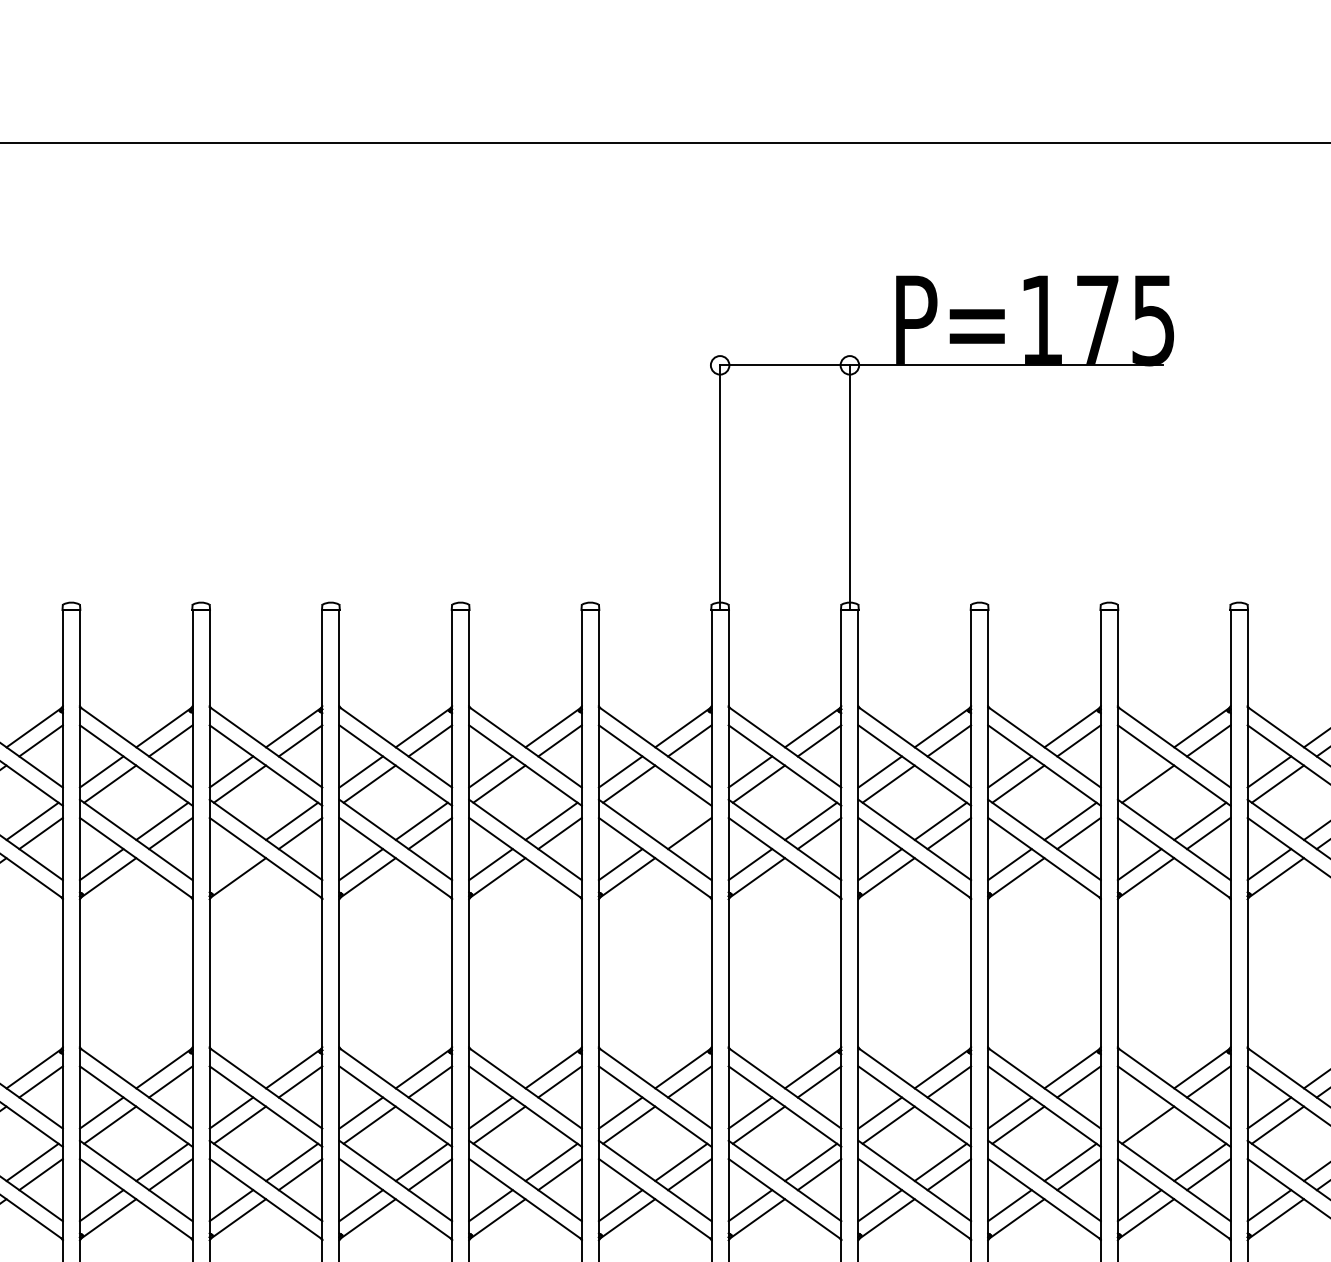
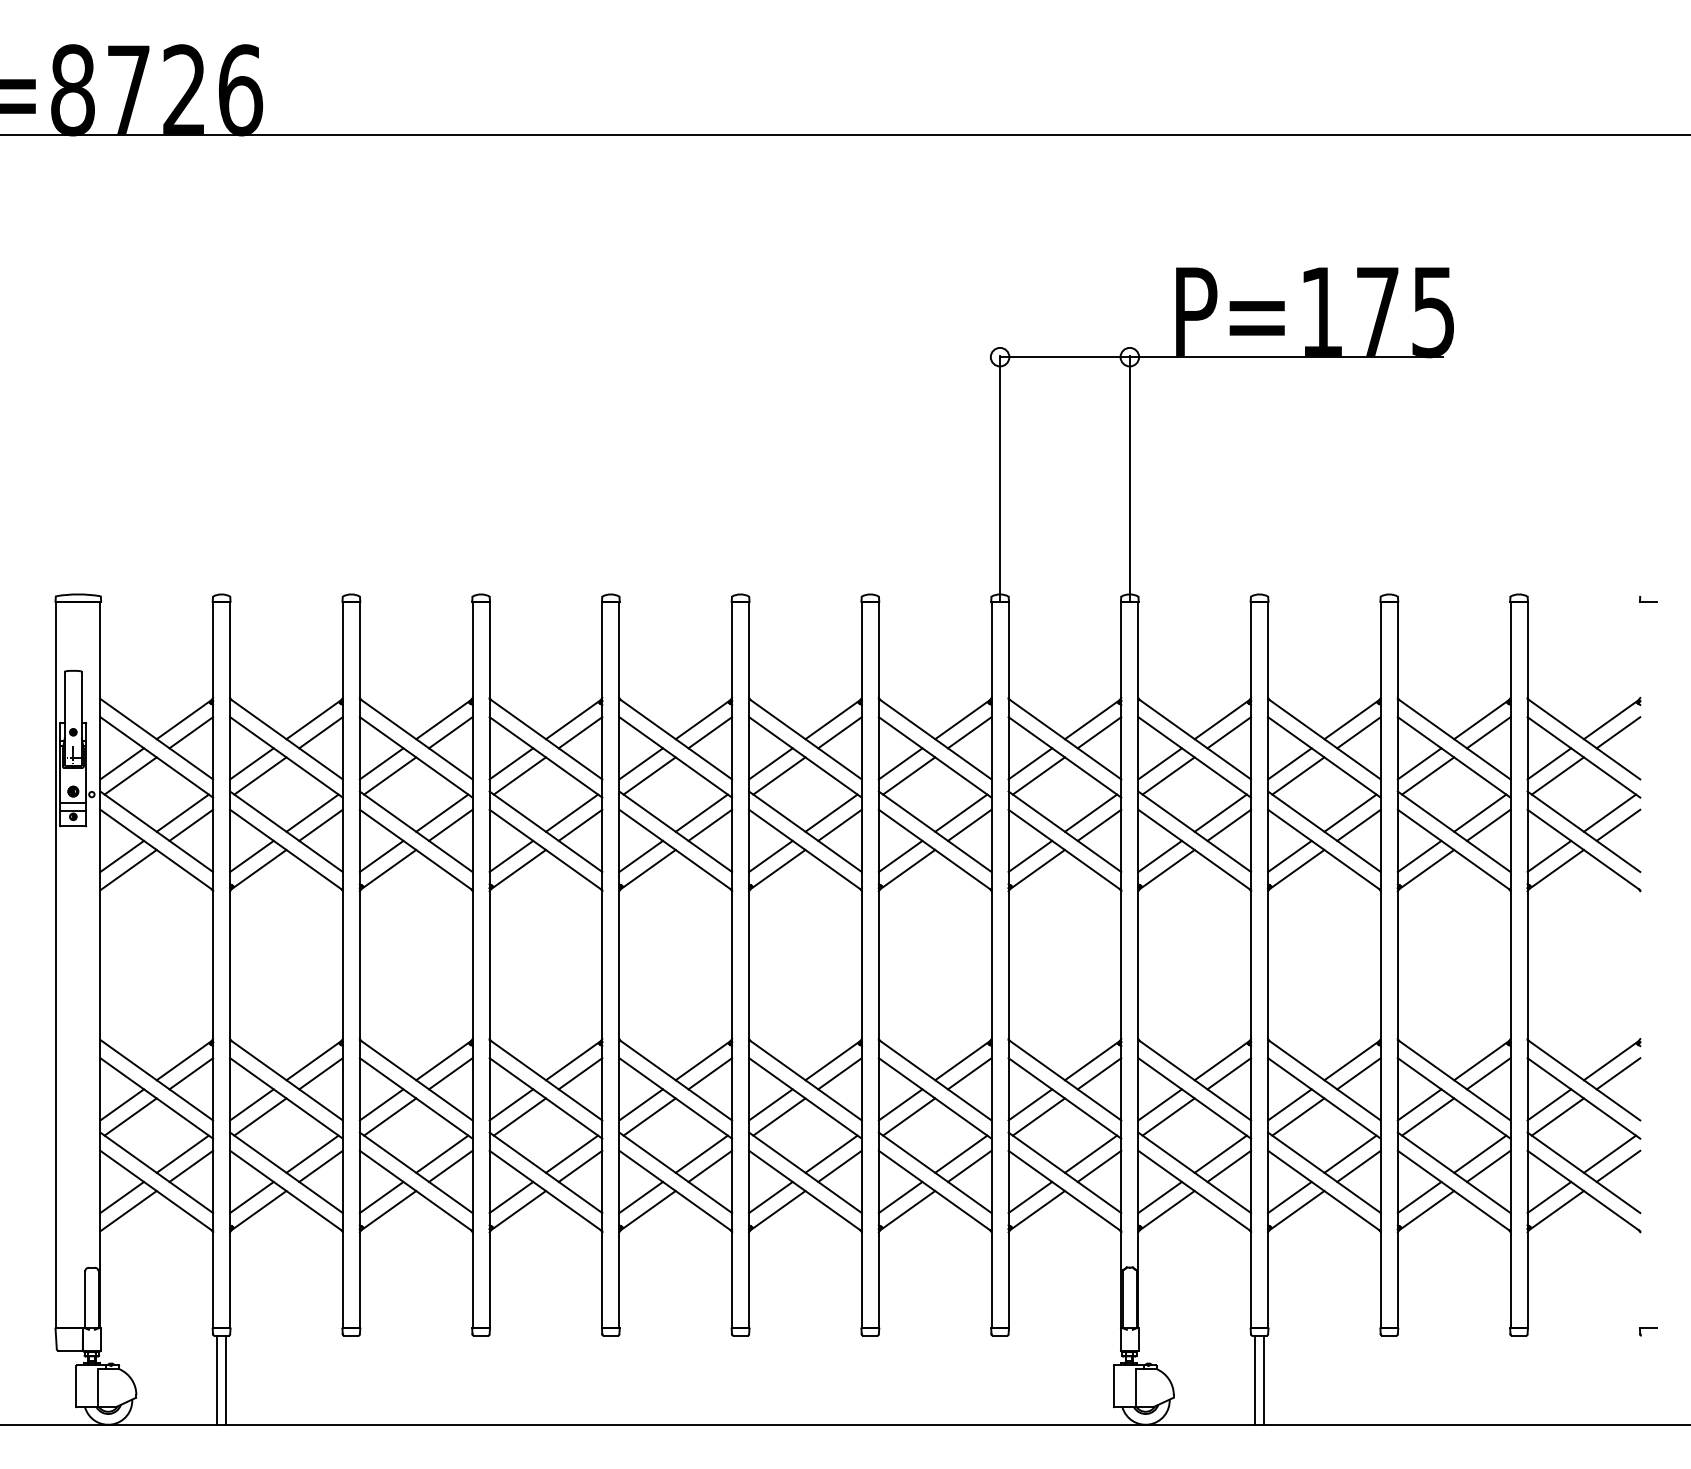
line: (1139, 771) -> (1419, 763), added
line: (681, 820) -> (961, 812), added
line: (231, 863) -> (511, 855), added
line: (1139, 1112) -> (1419, 1104), added

